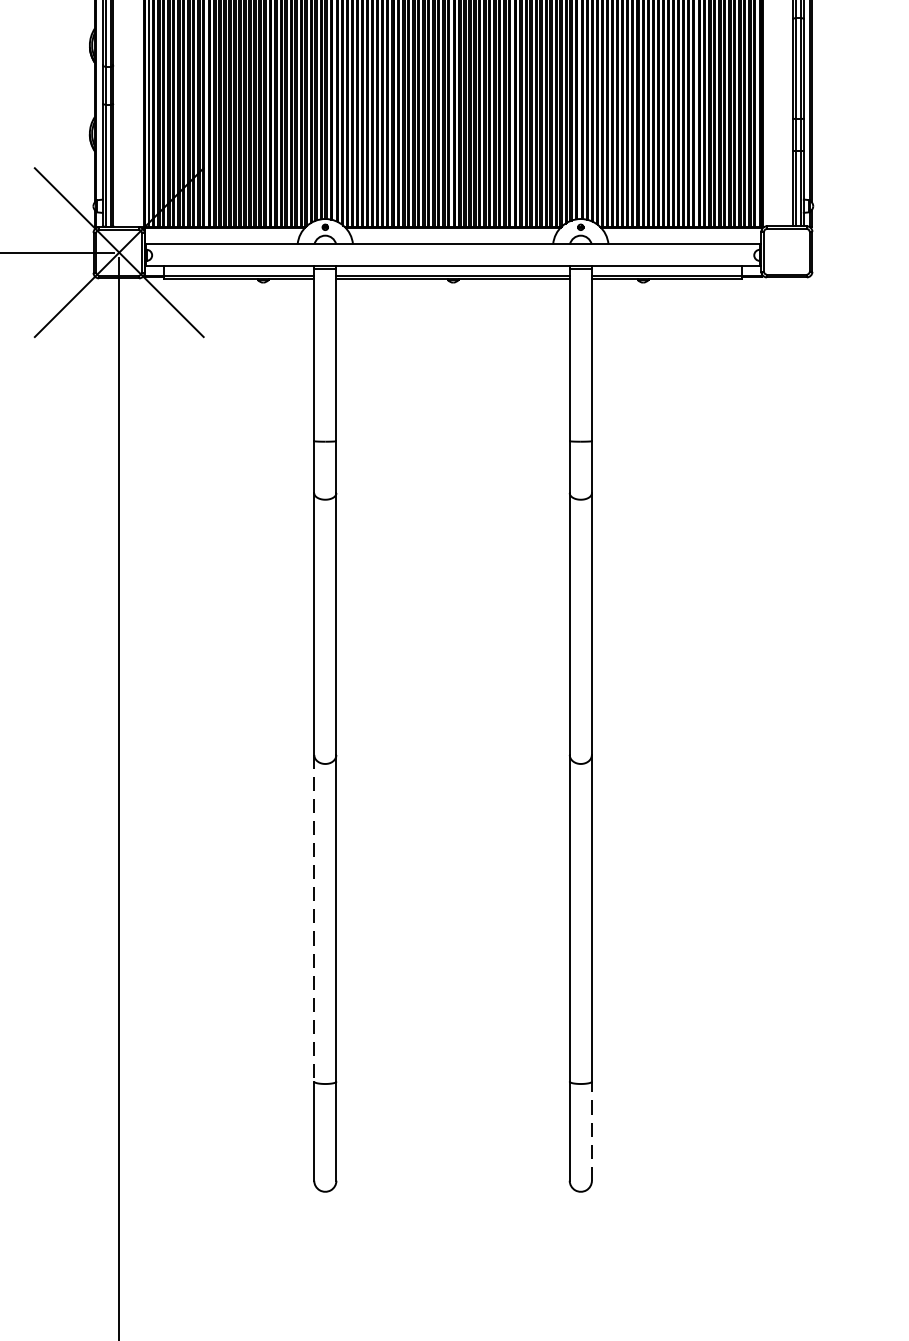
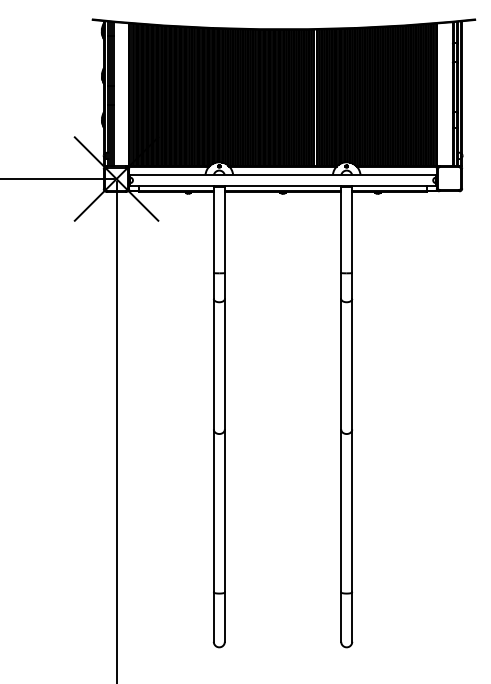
line: (313, 919) -> (213, 511), dashed -> solid
line: (592, 1131) -> (352, 617), dashed -> solid

